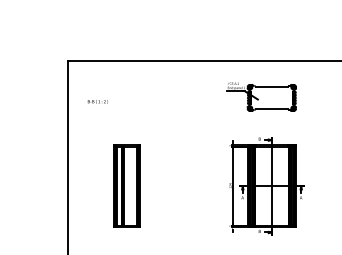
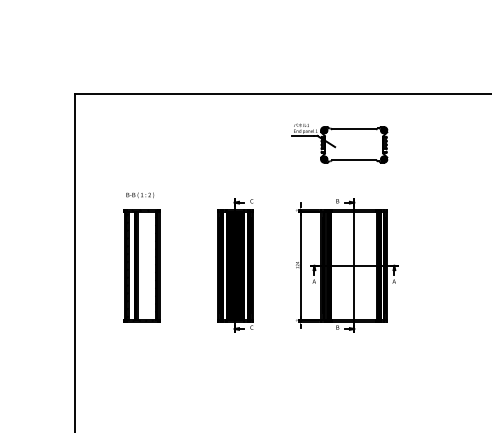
text: (98, 102) -> (140, 195), moved
part: (126, 186) -> (141, 265), moved
part: (185, 186) -> (235, 265), added

